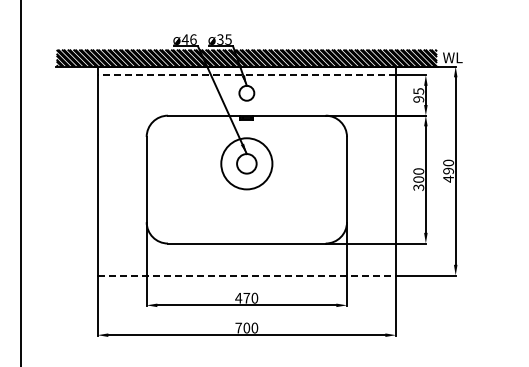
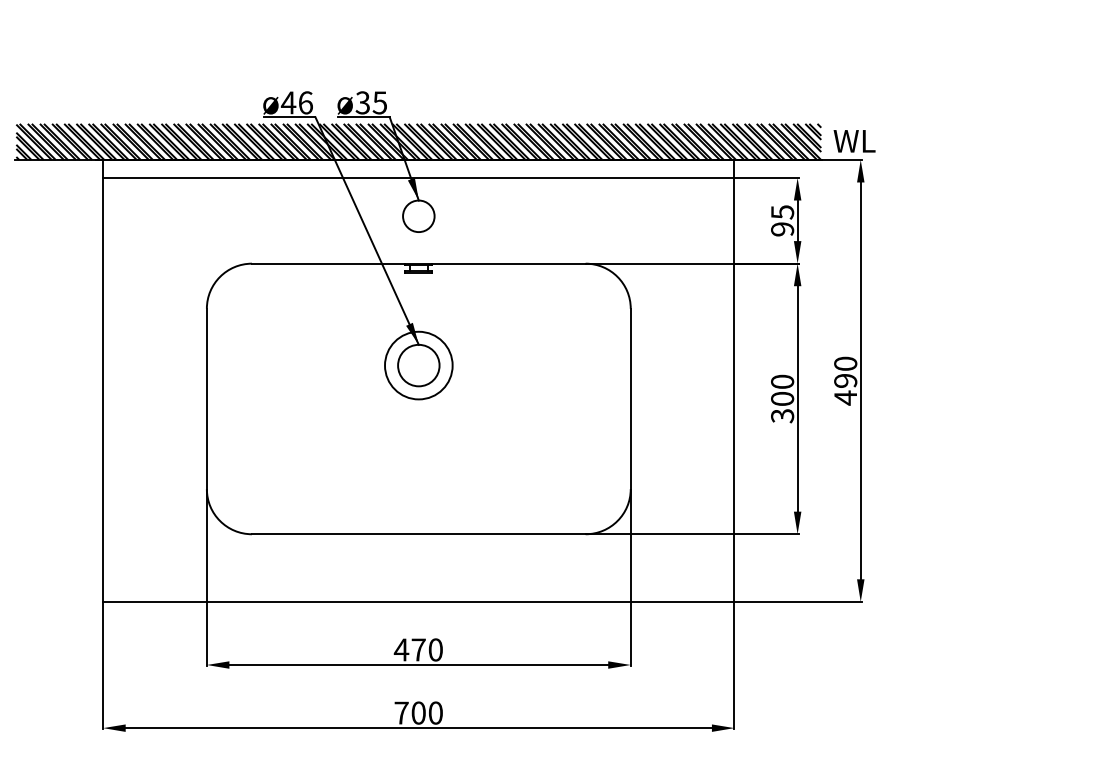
line: (246, 75) -> (418, 178), dashed -> solid
circle: (246, 163) -> (418, 364), size x0.62
line: (247, 275) -> (420, 601), dashed -> solid

